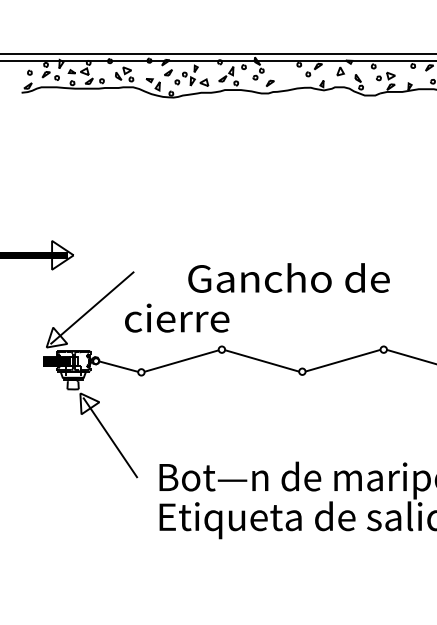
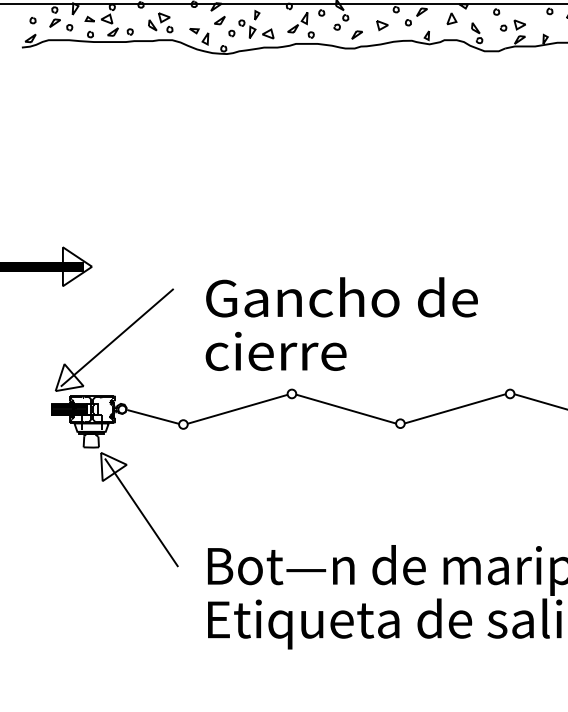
part: (288, 76) -> (381, 25), added
text: (288, 277) -> (341, 296), moved
text: (177, 317) -> (276, 350), moved

